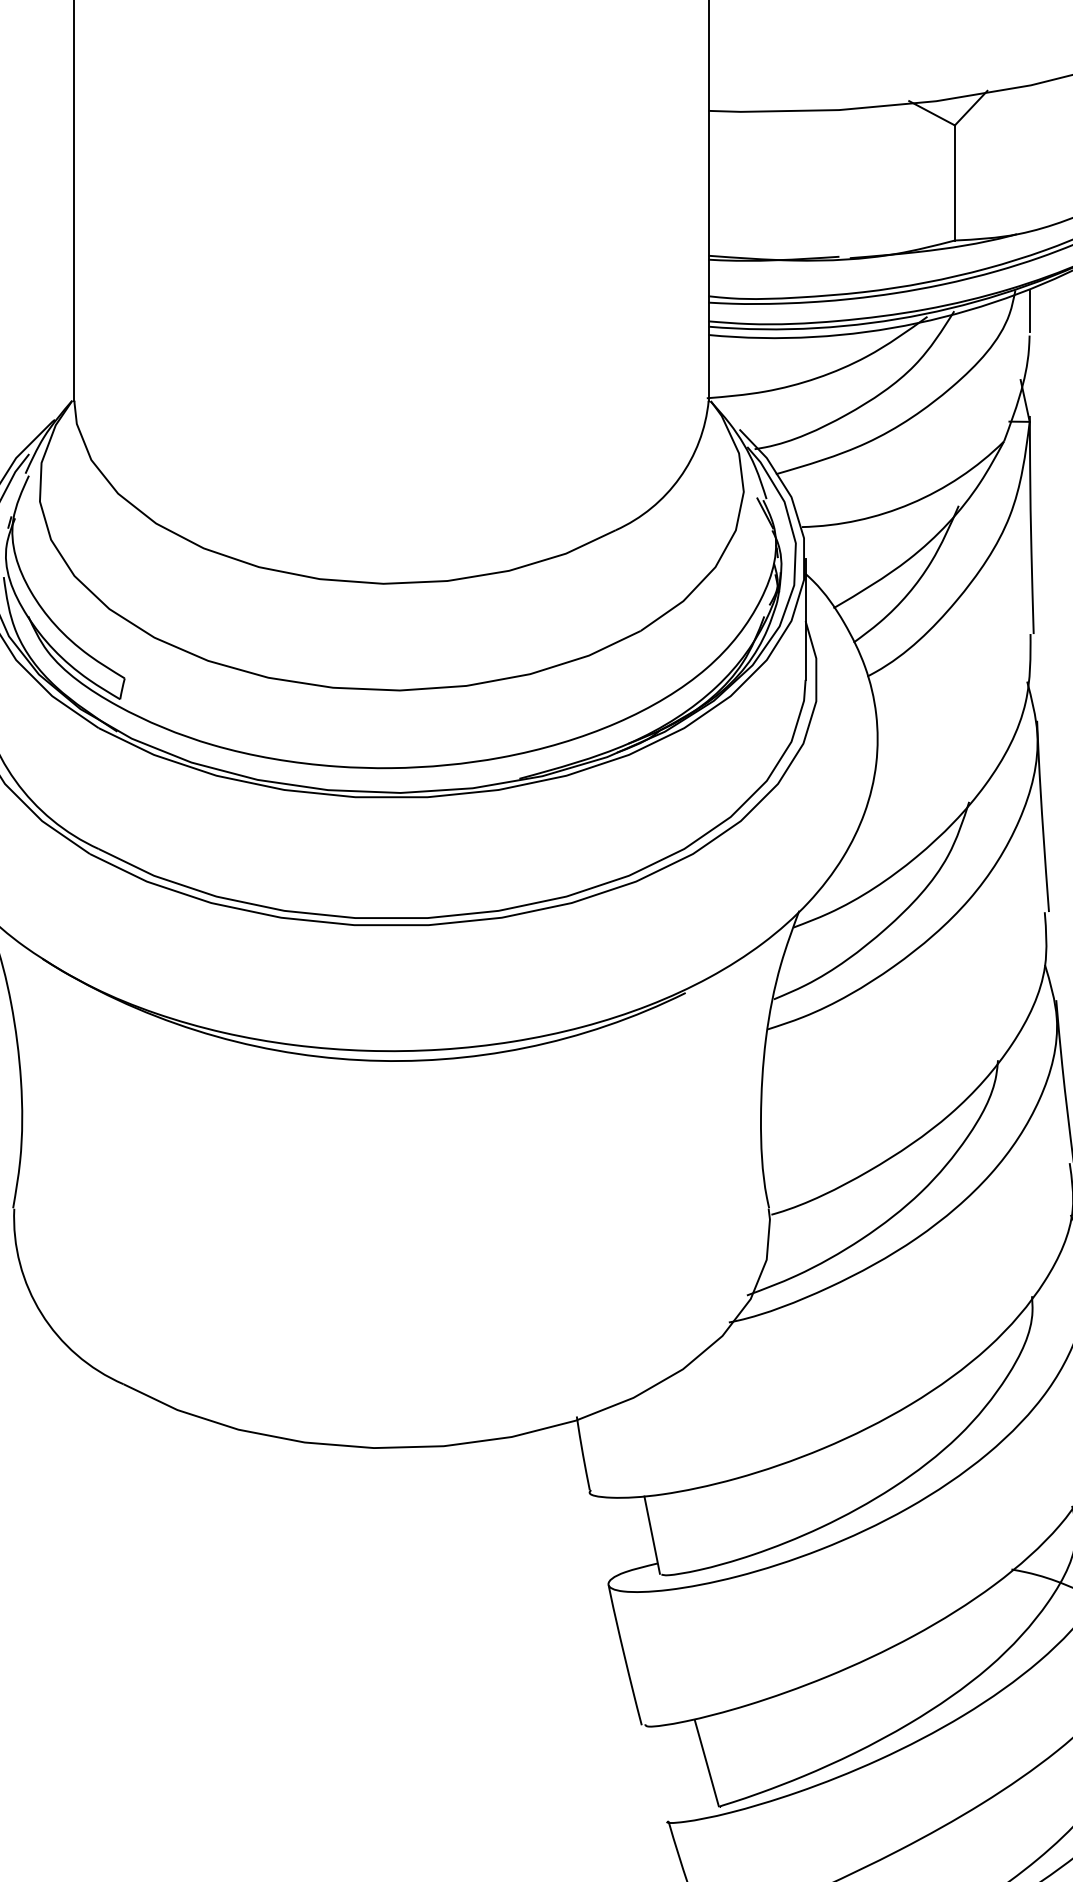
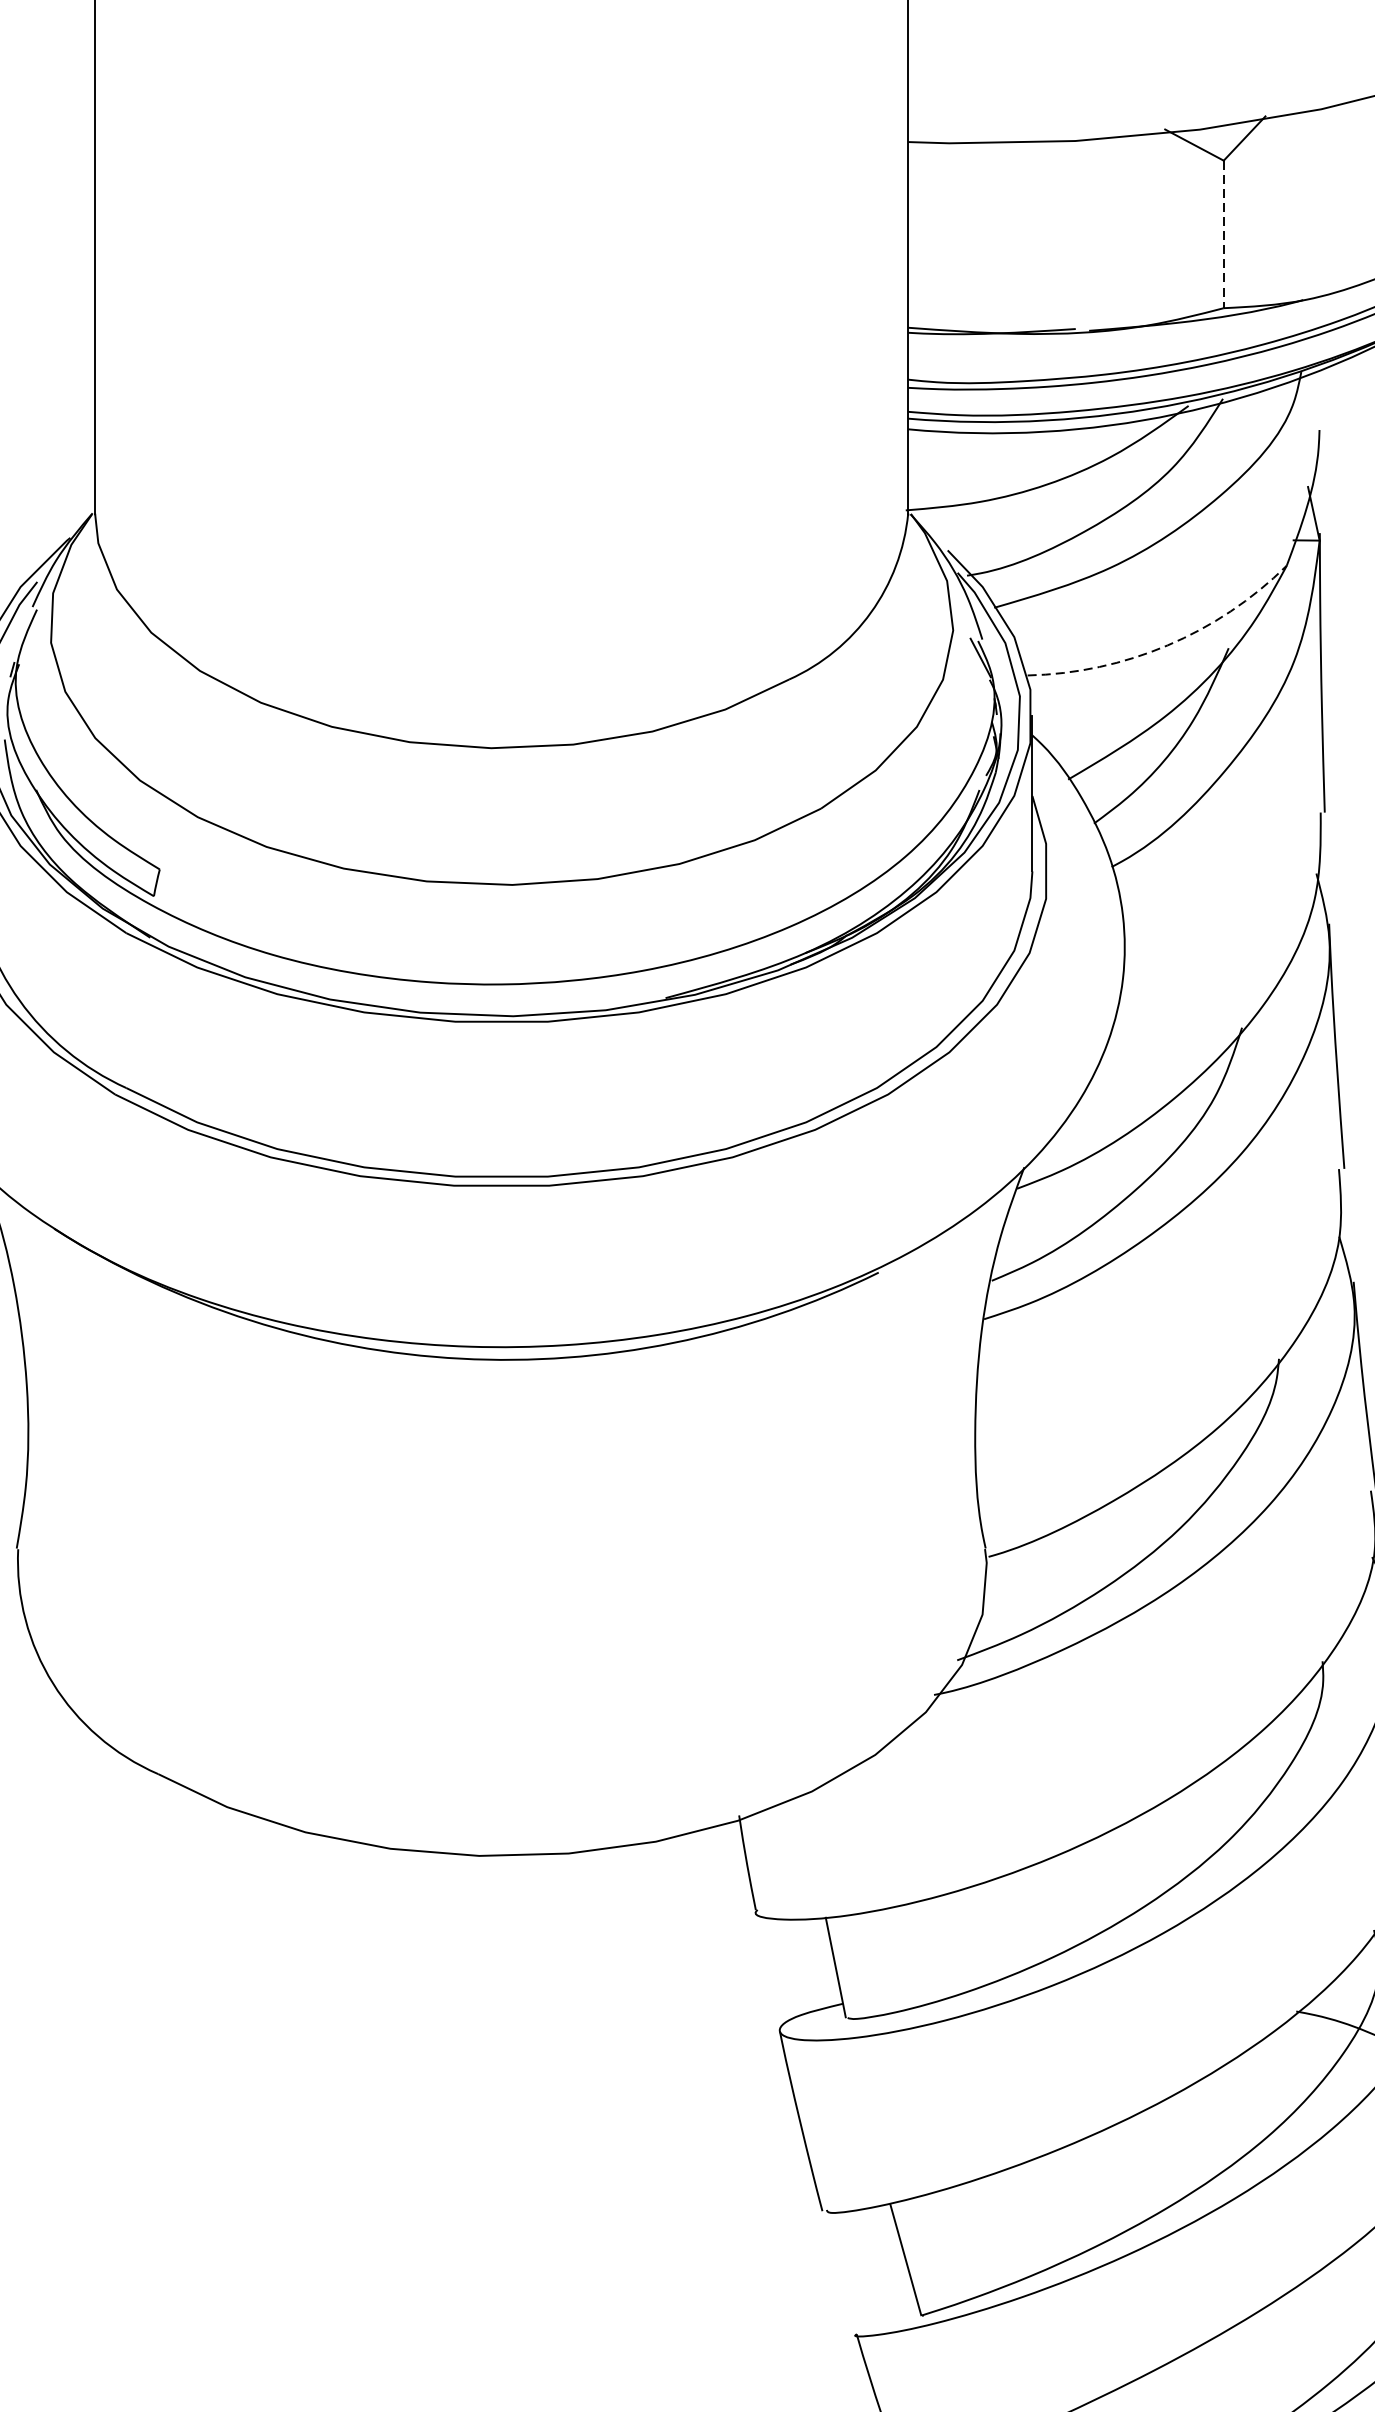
line: (954, 182) -> (1223, 233), solid -> dashed
line: (1029, 310) -> (1319, 397), removed
arc: (911, 503) -> (1168, 645), solid -> dashed

